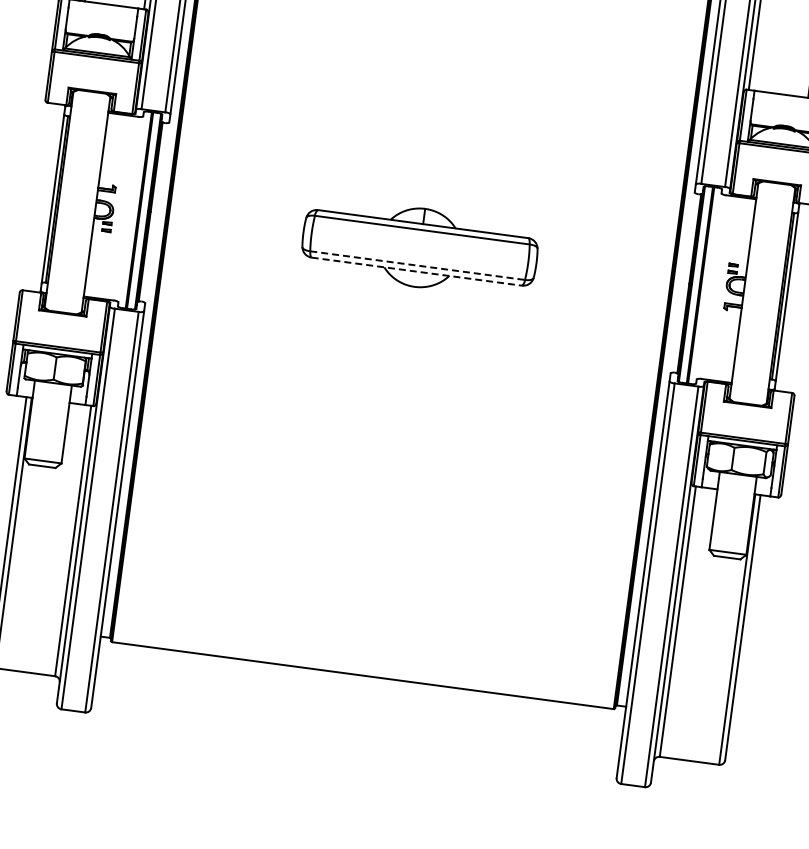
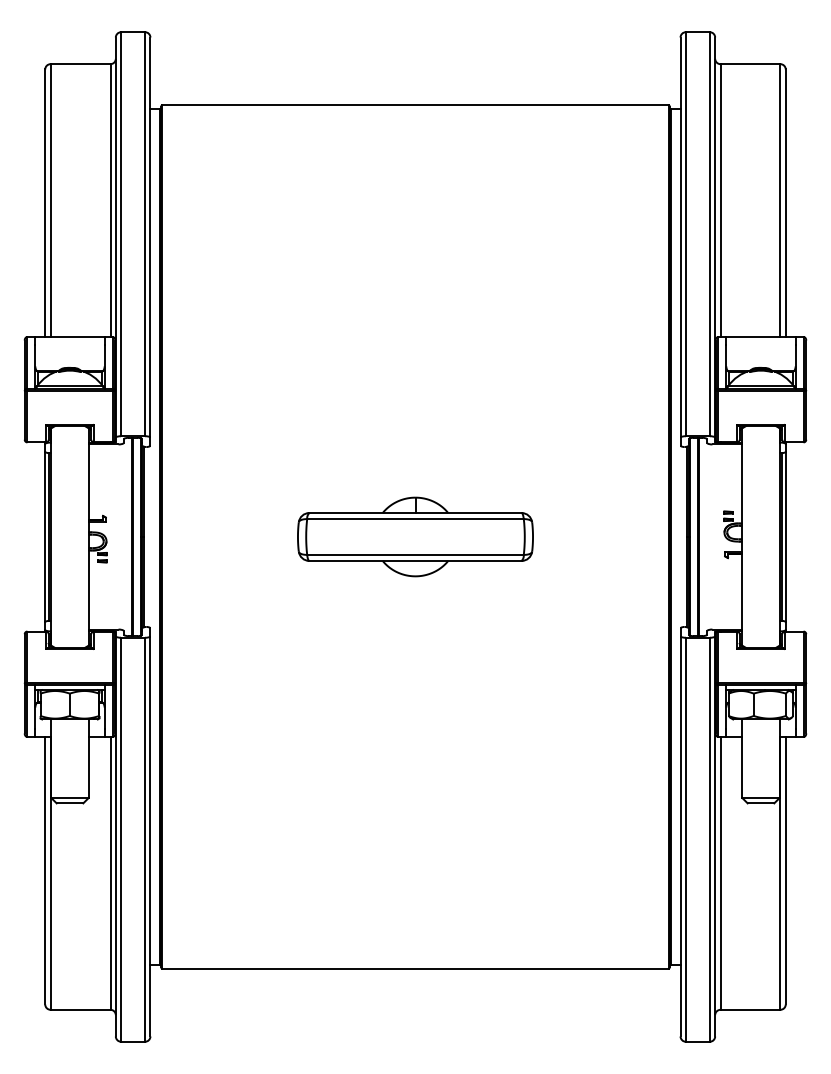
line: (418, 265) -> (416, 554), dashed -> solid
line: (416, 271) -> (415, 560), dashed -> solid

